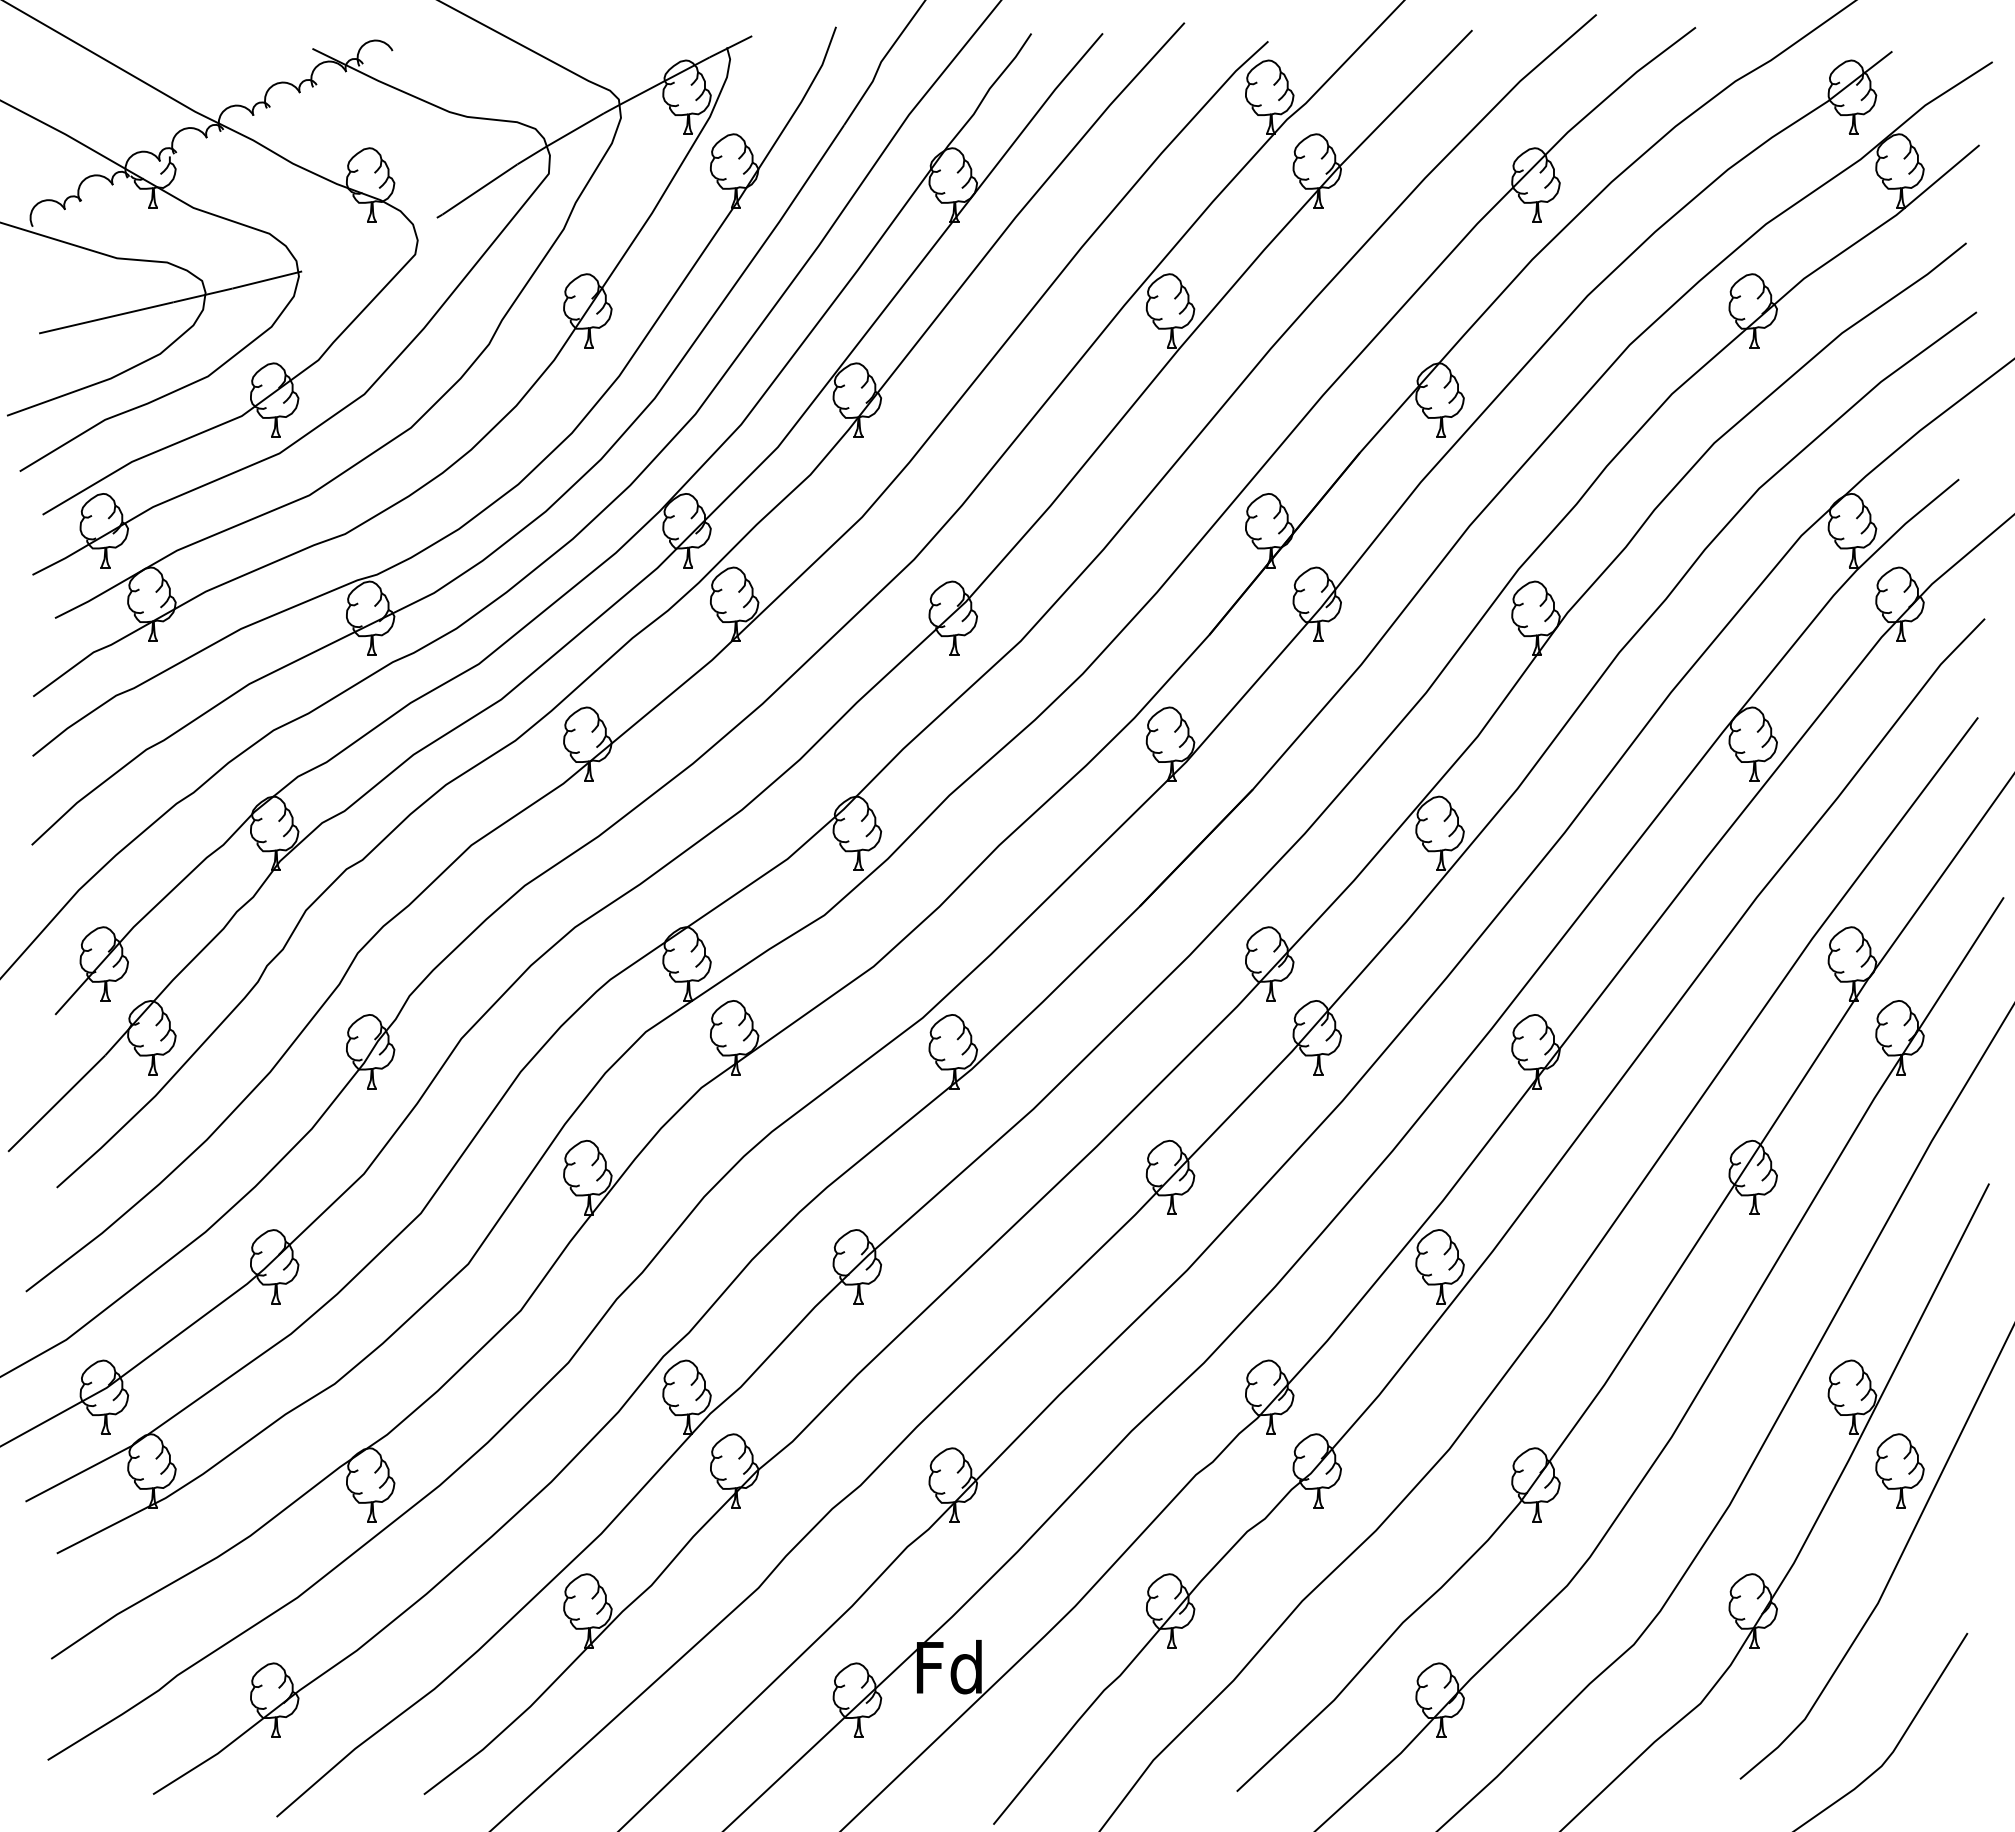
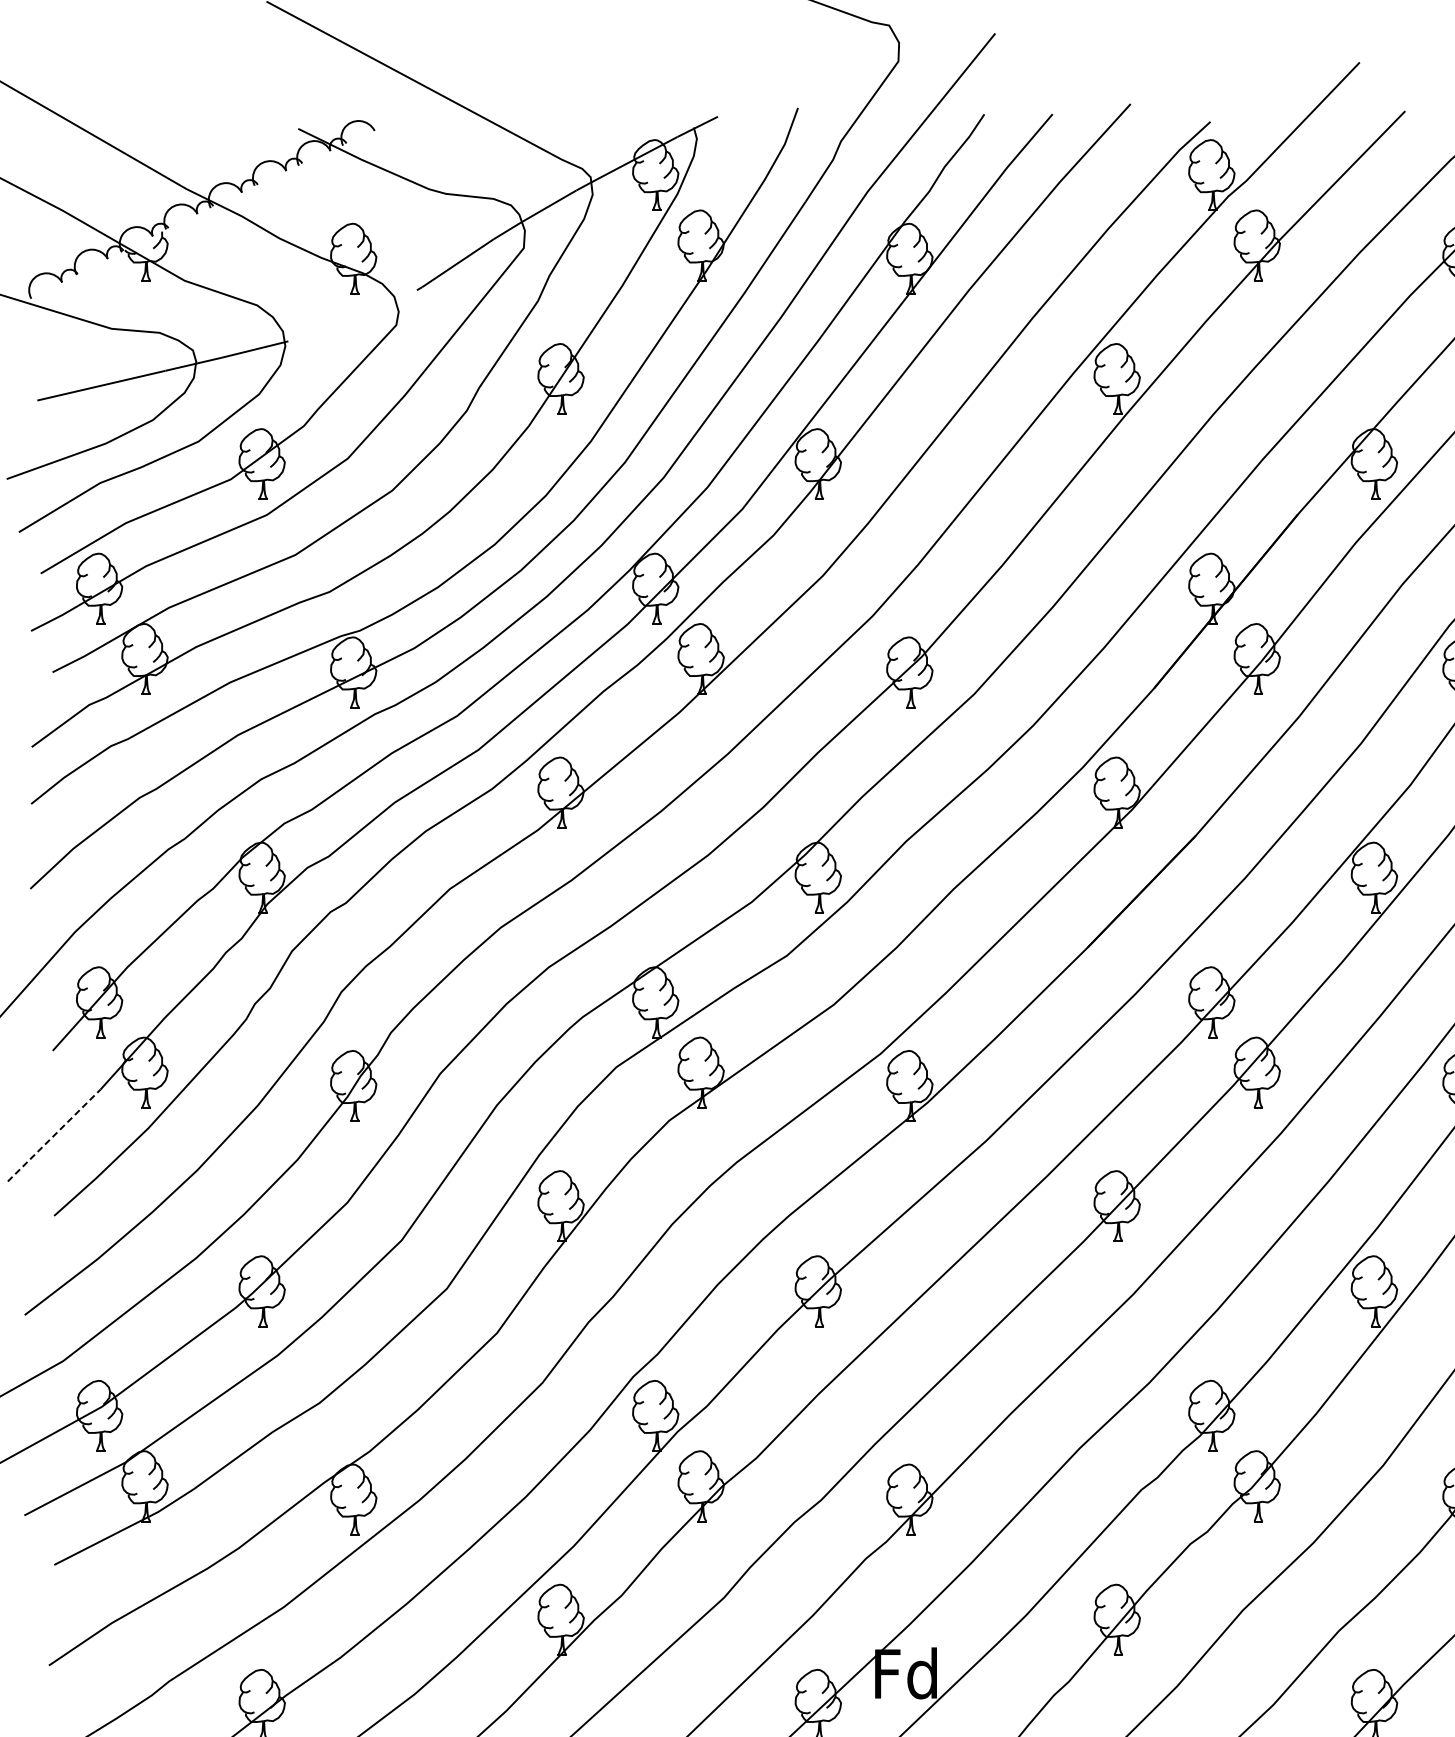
line: (57, 1103) -> (54, 1135), solid -> dashed

